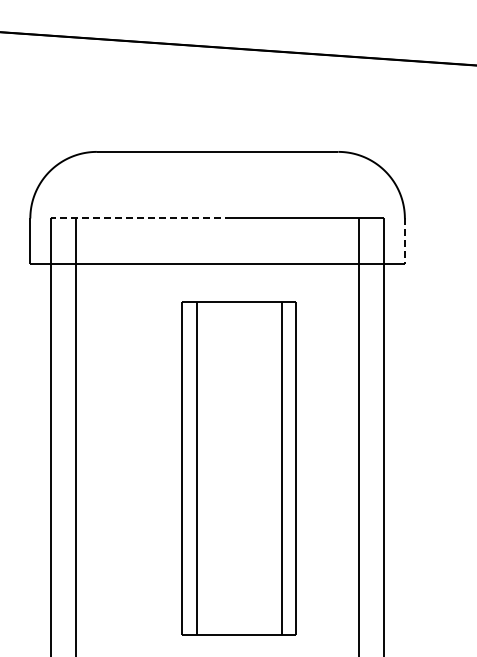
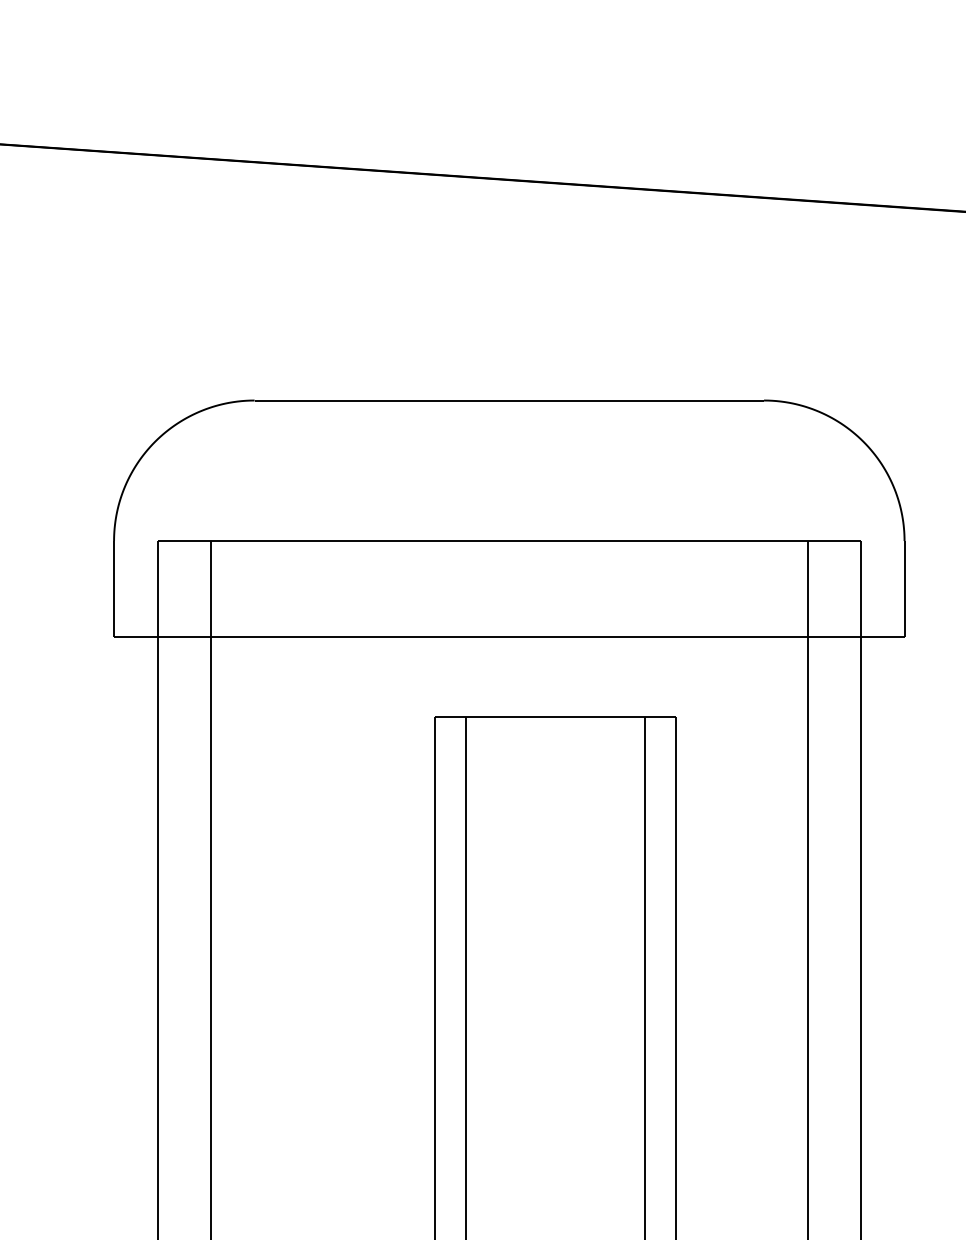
line: (141, 218) -> (348, 541), dashed -> solid
line: (404, 241) -> (903, 589), dashed -> solid

